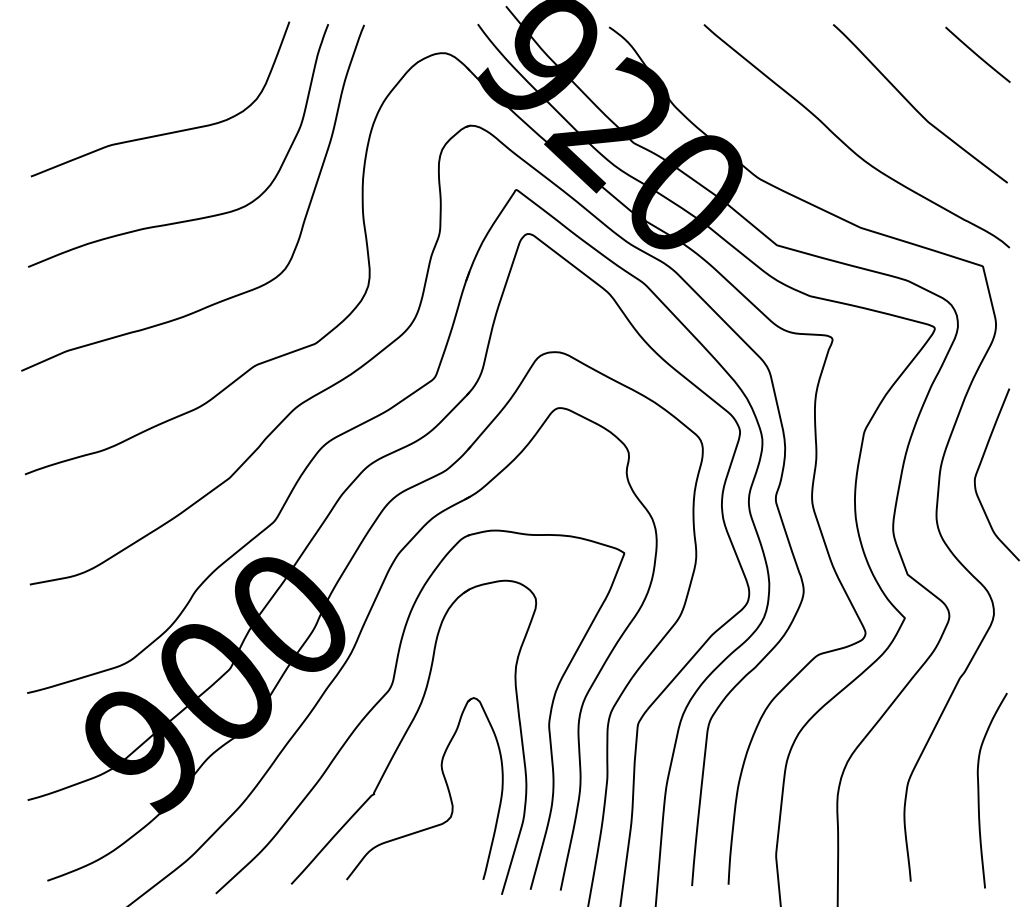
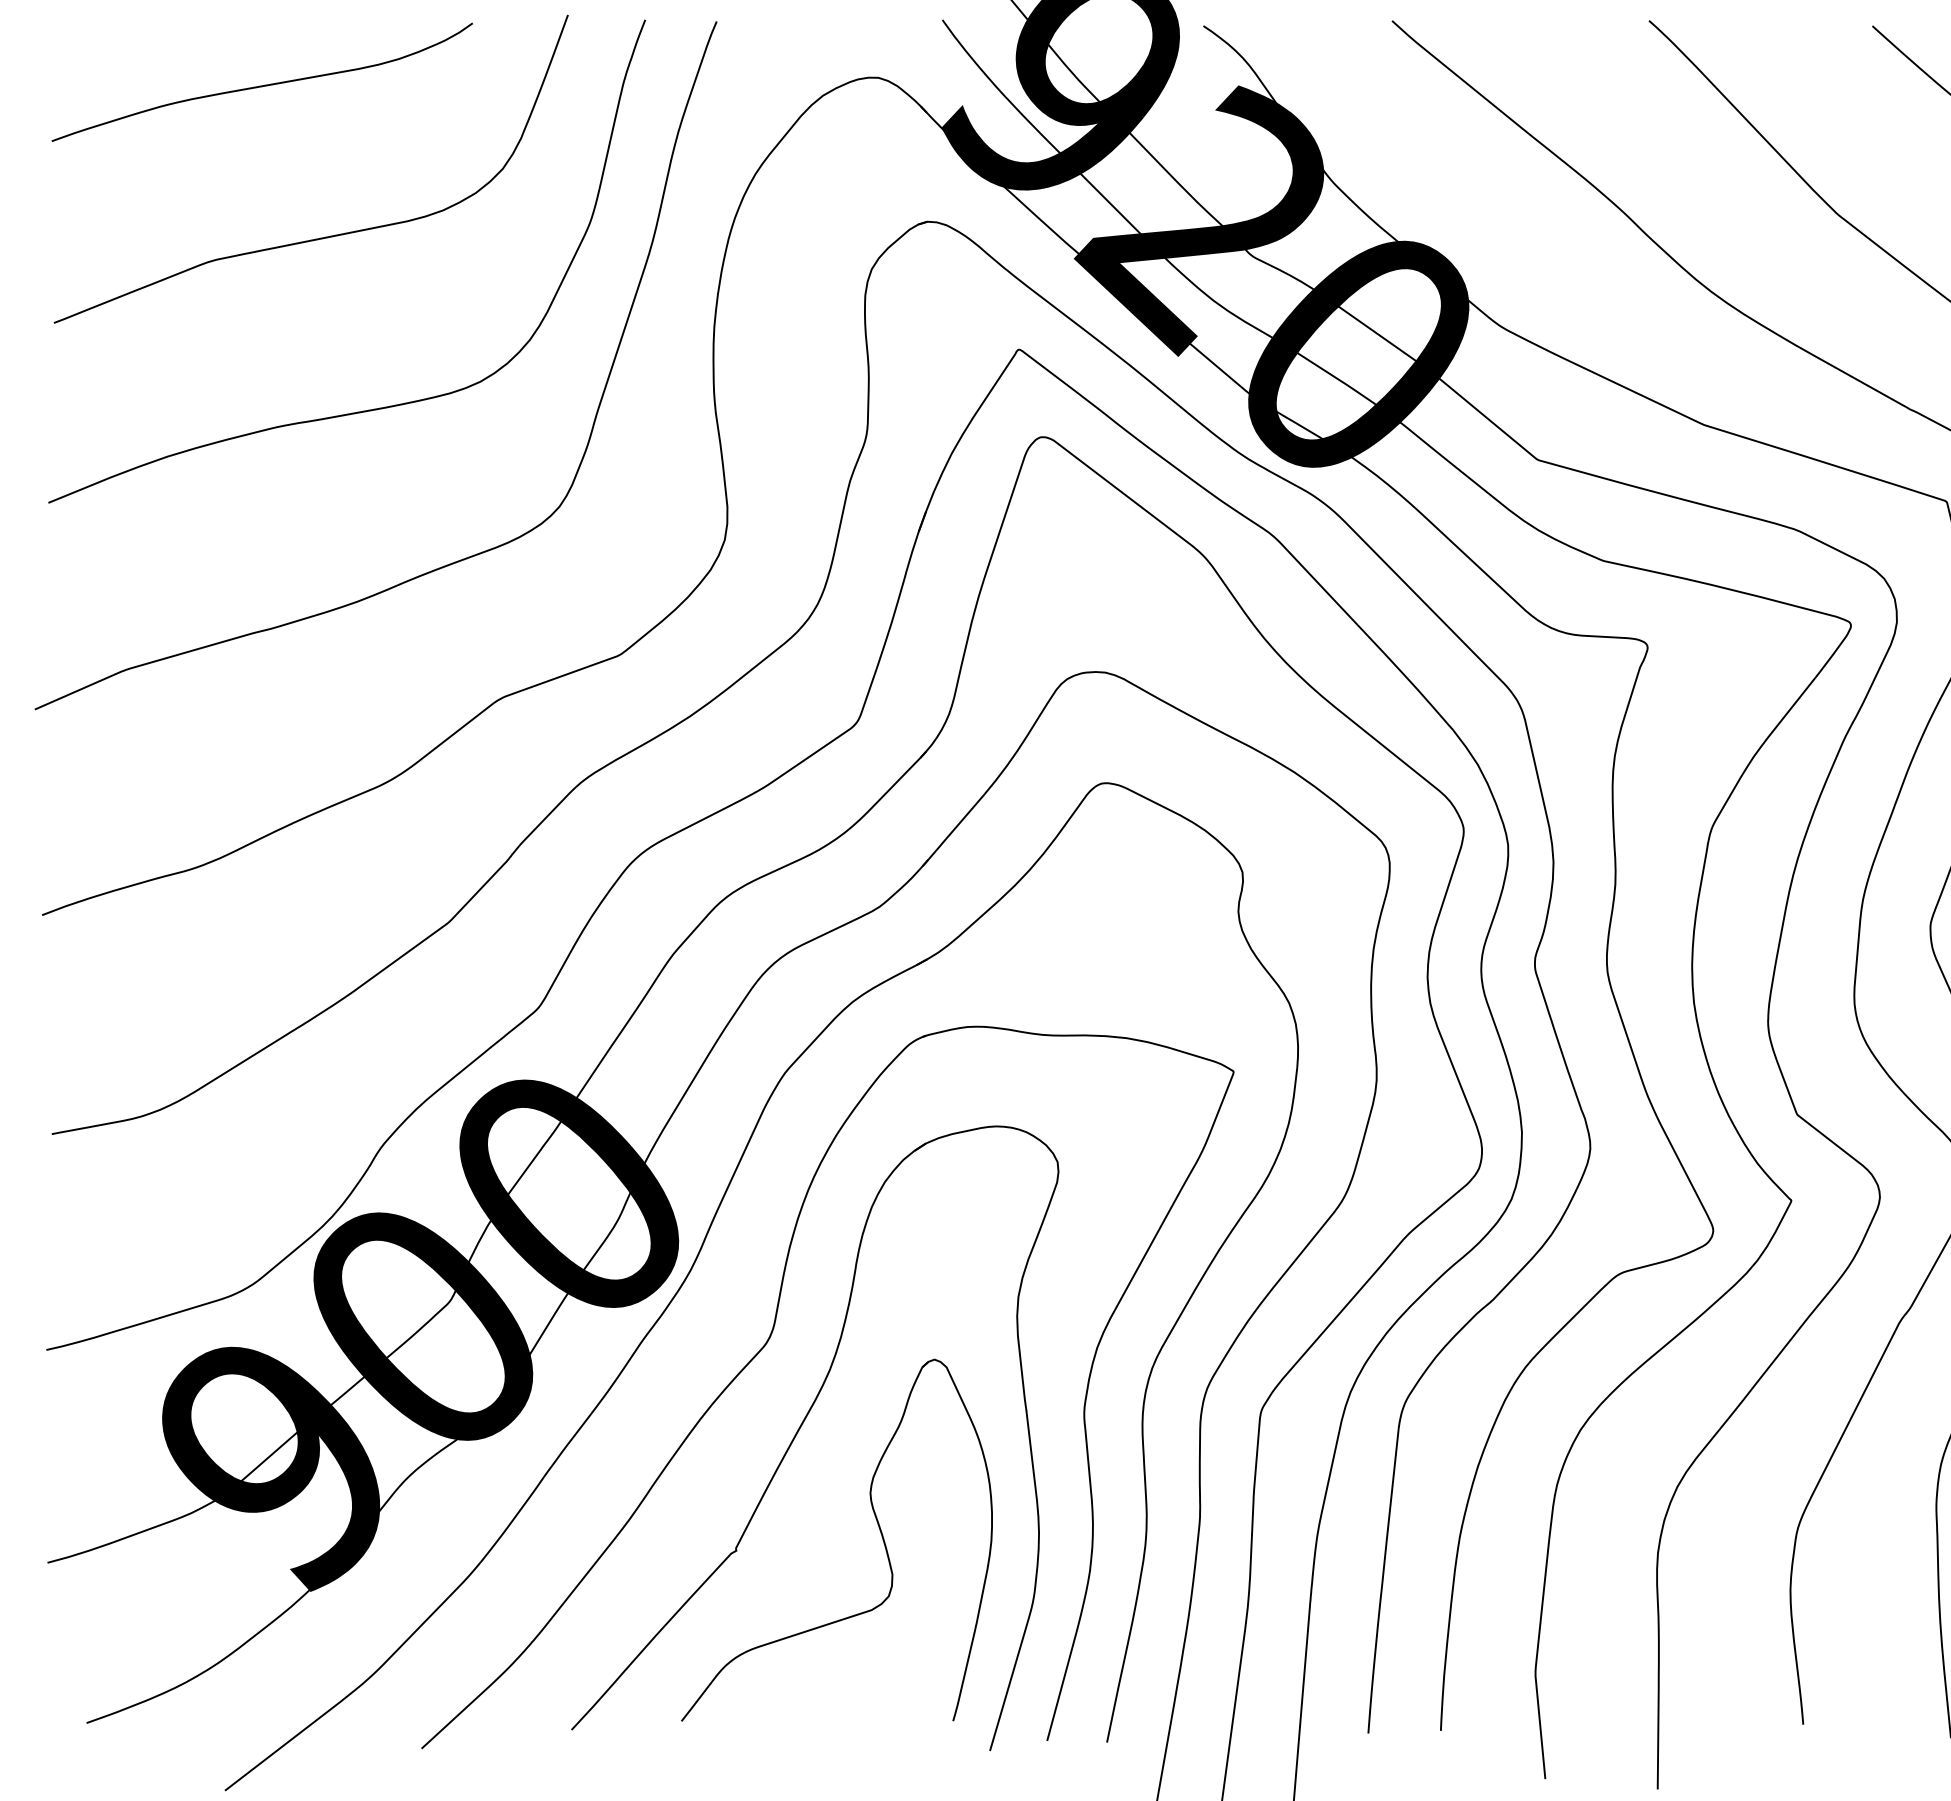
curve: (135, 56) -> (261, 84), added

